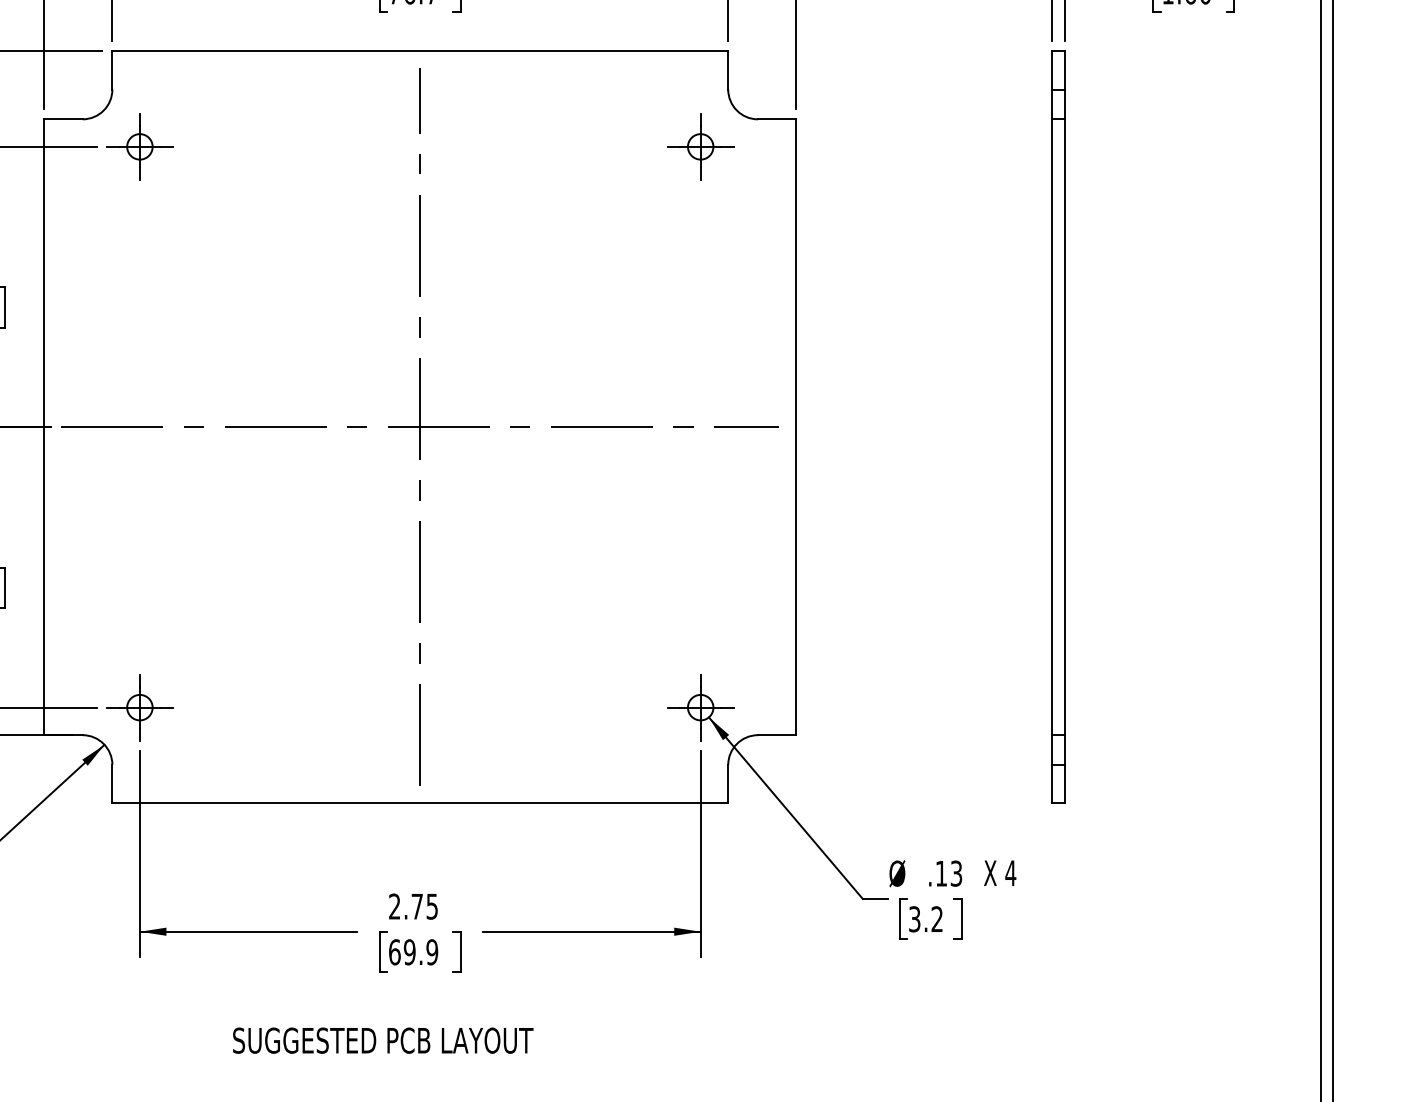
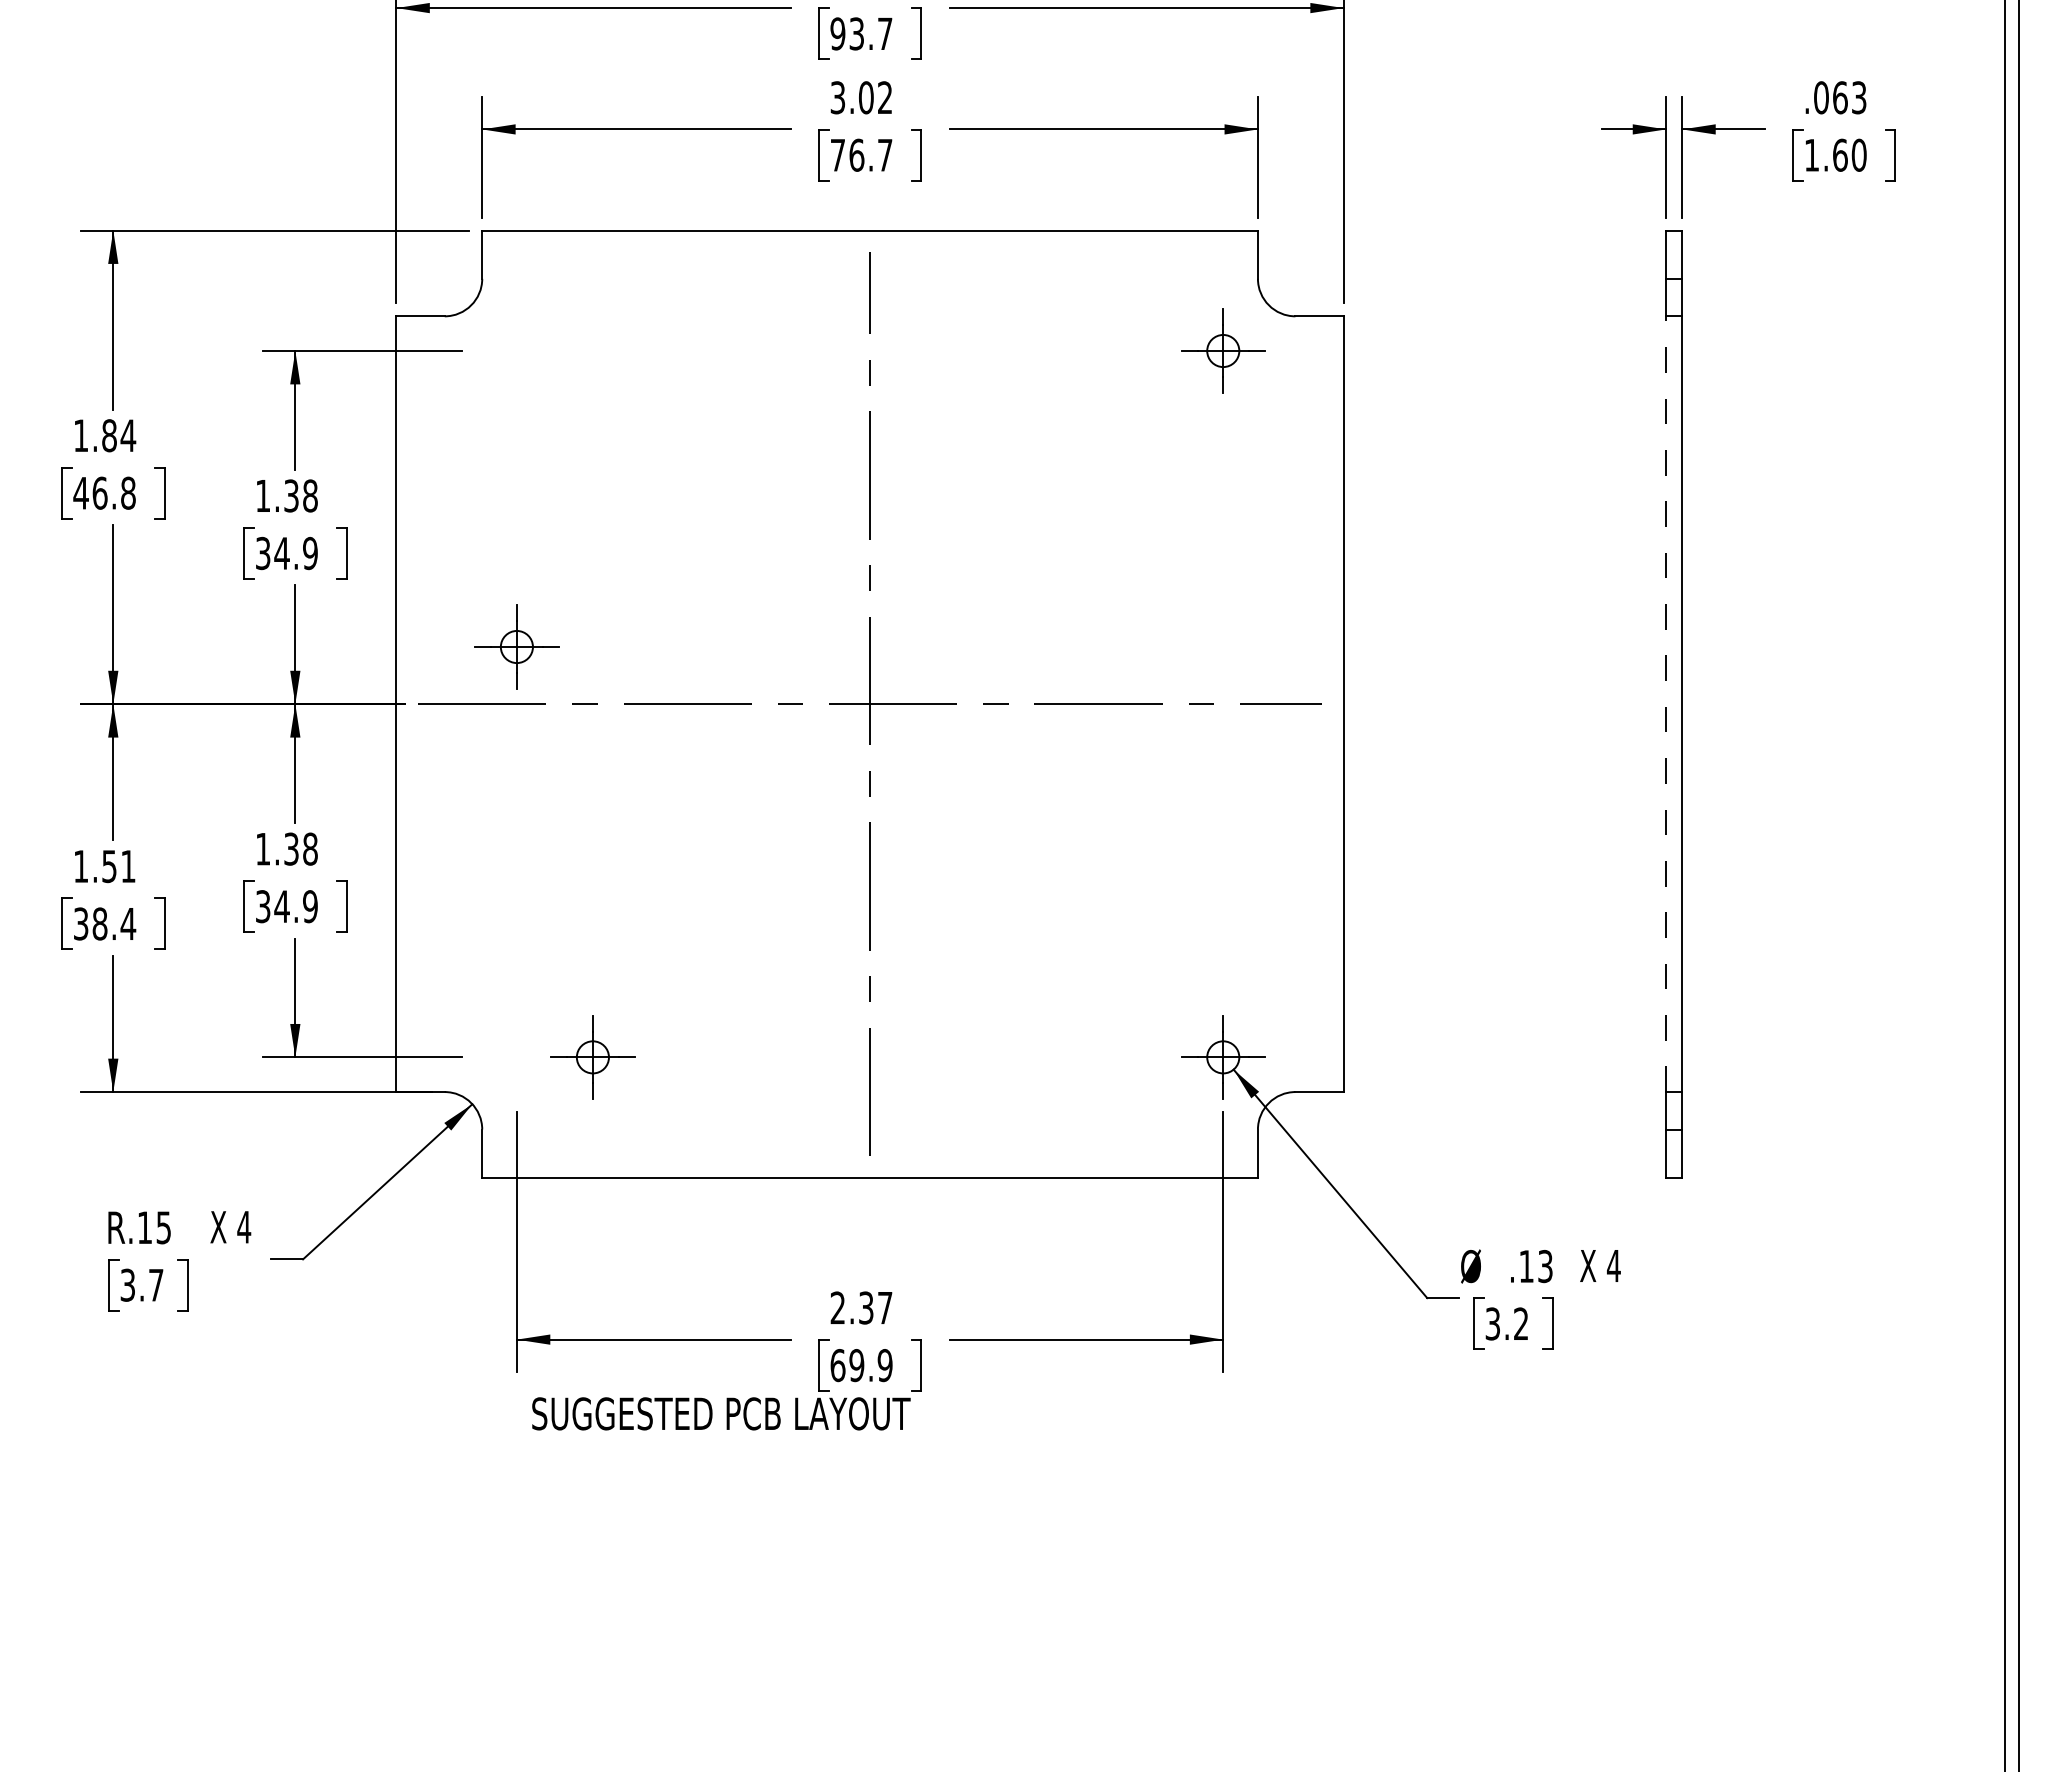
part: (139, 146) -> (516, 646), moved
line: (1052, 427) -> (1666, 704), solid -> dashed
part: (139, 707) -> (592, 1057), moved
text: (424, 906) -> (875, 1307), 2.75 -> 2.37
text: (383, 1040) -> (721, 1413), moved

